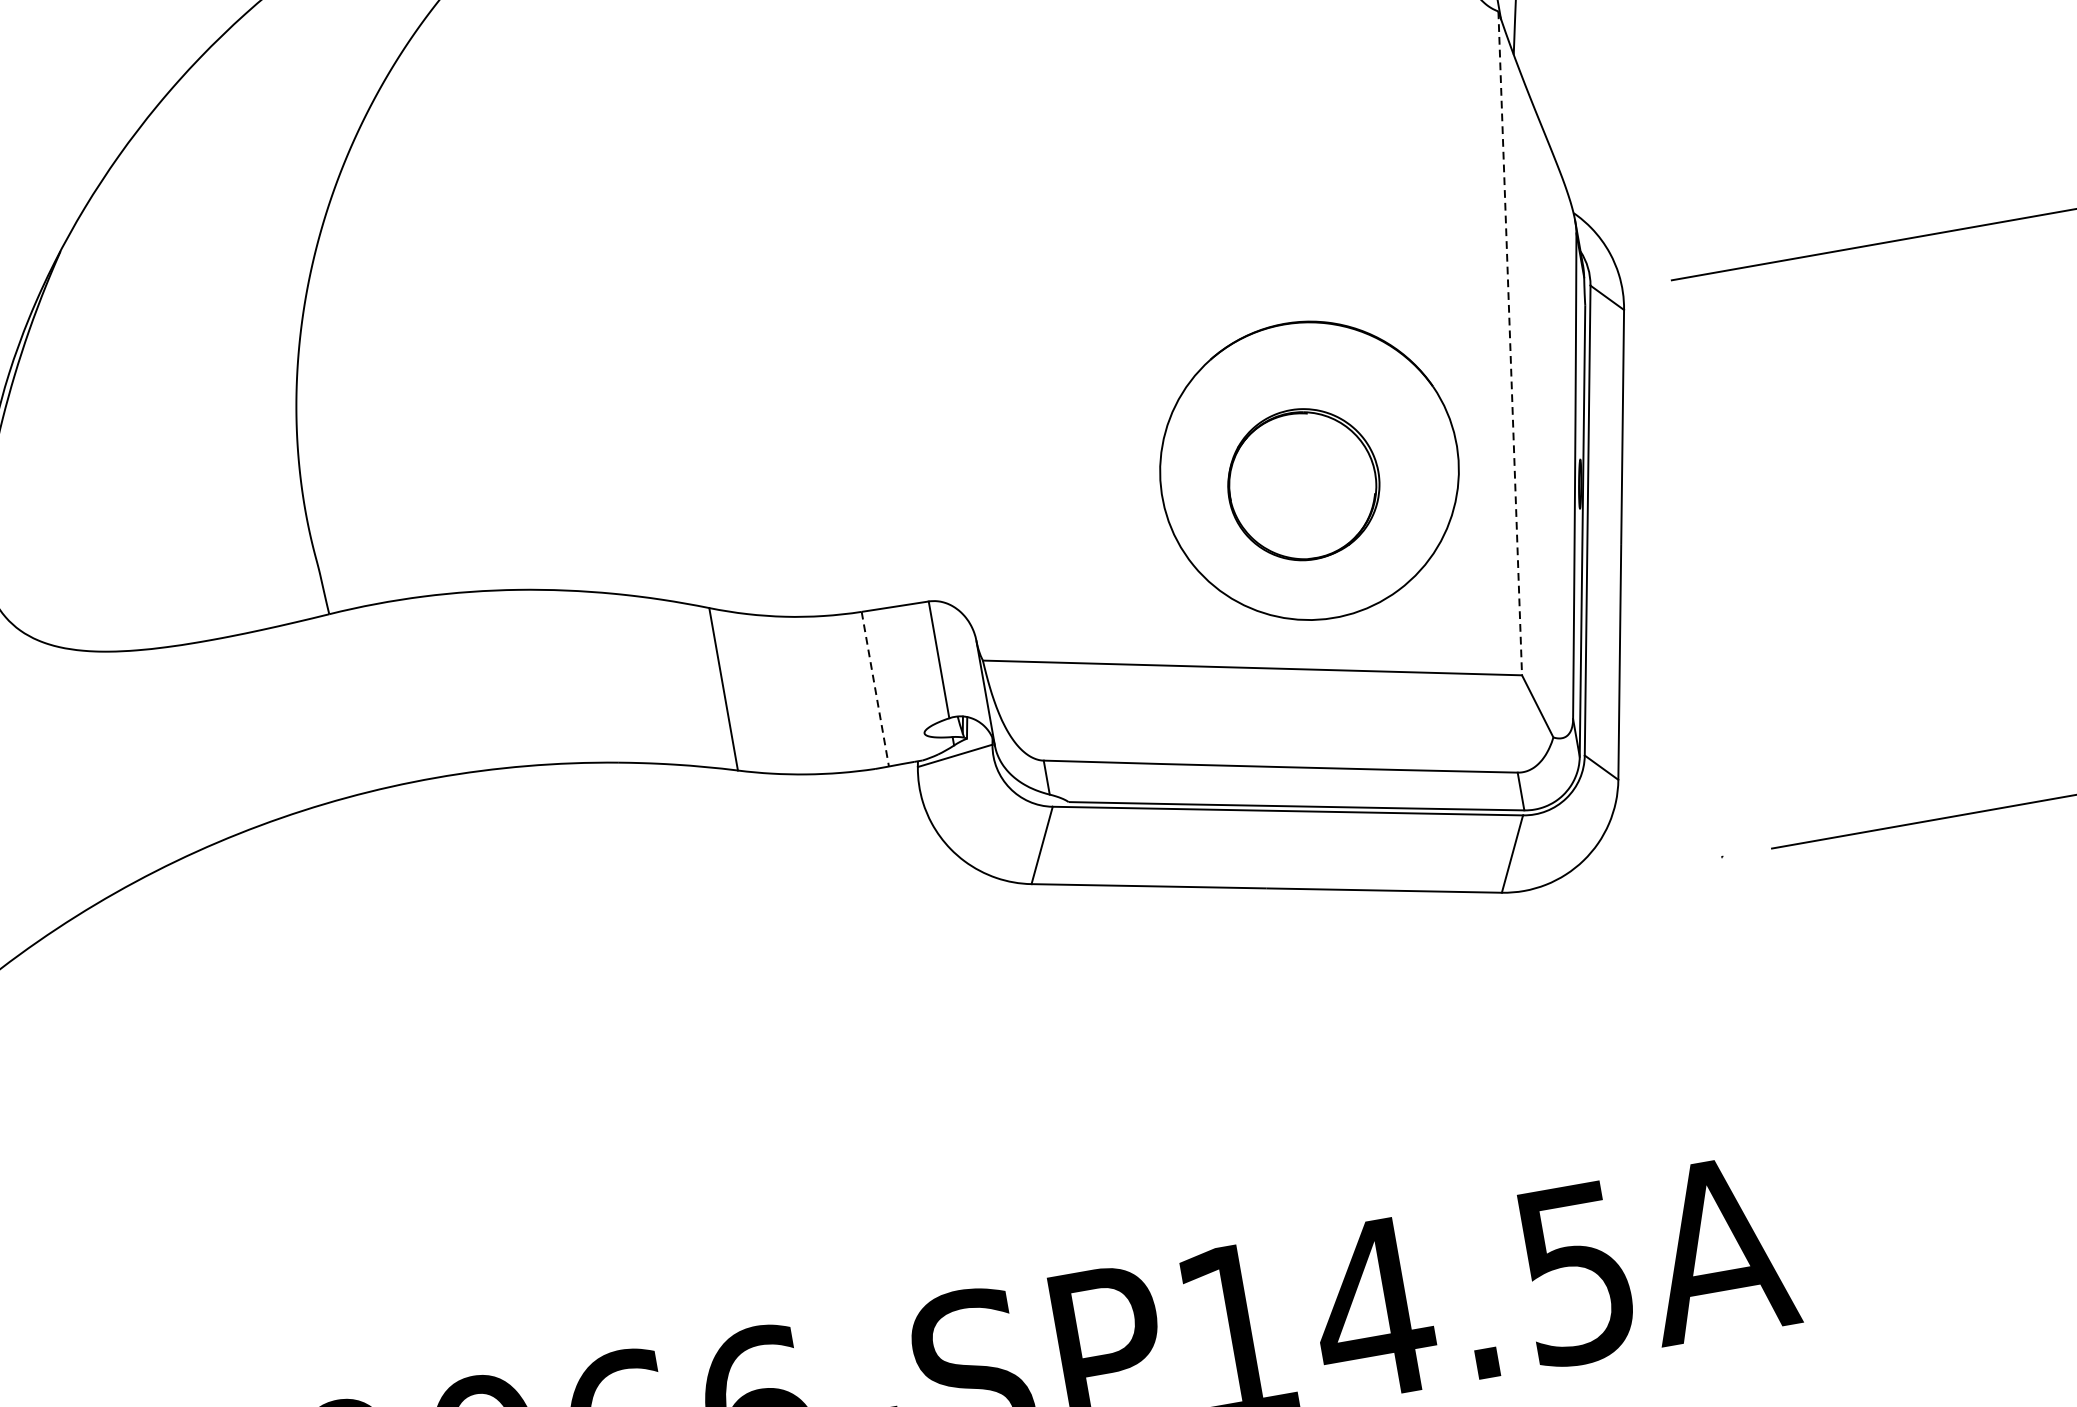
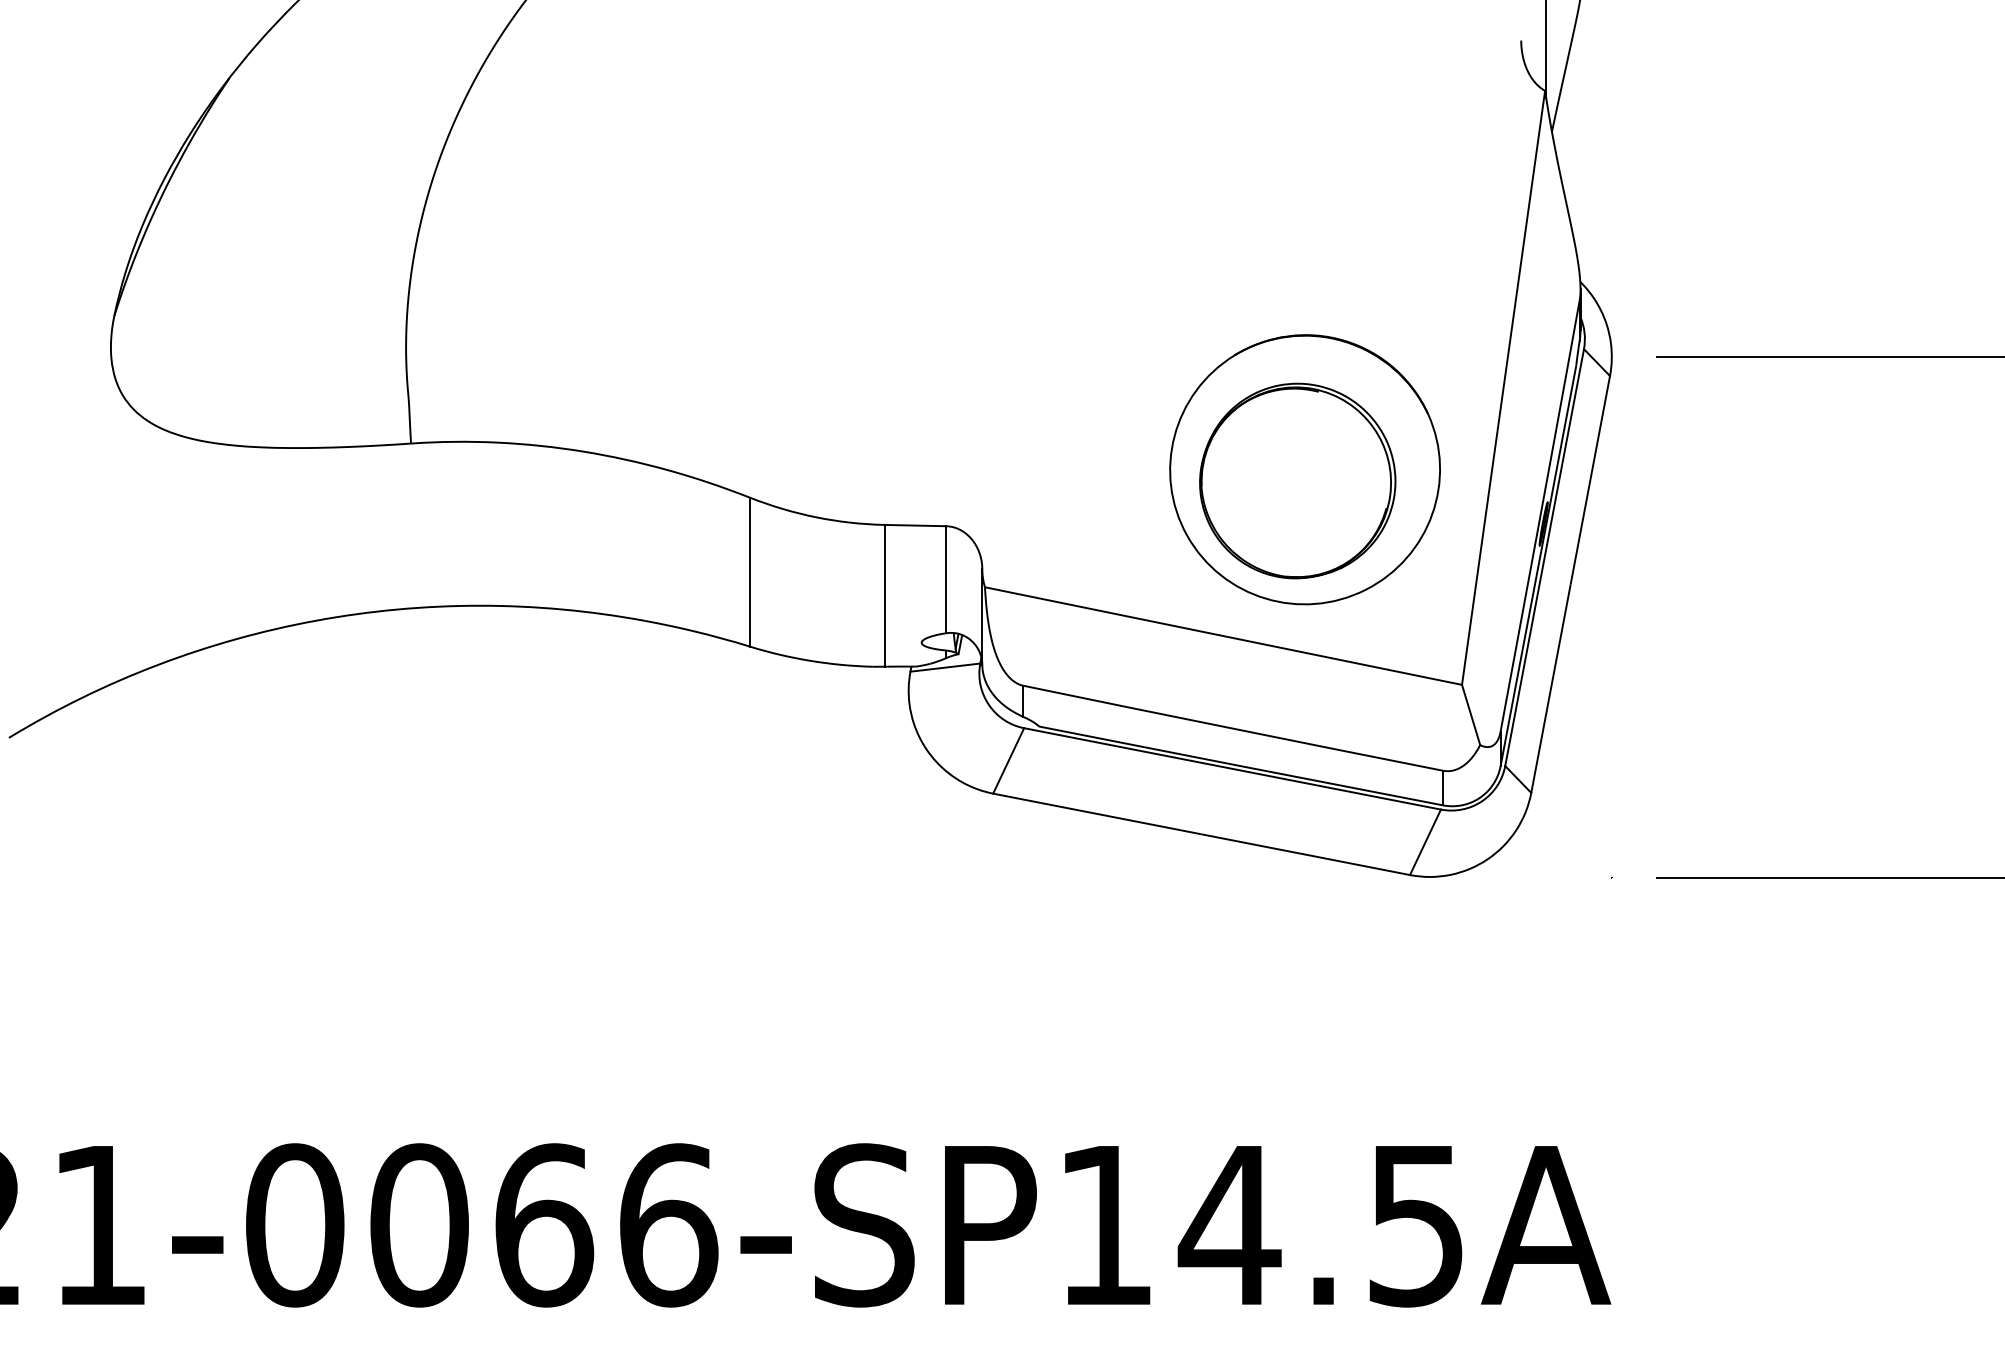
line: (1510, 342) -> (1503, 387), dashed -> solid
part: (1303, 484) -> (1297, 480), size x1.43
line: (874, 688) -> (884, 595), dashed -> solid

